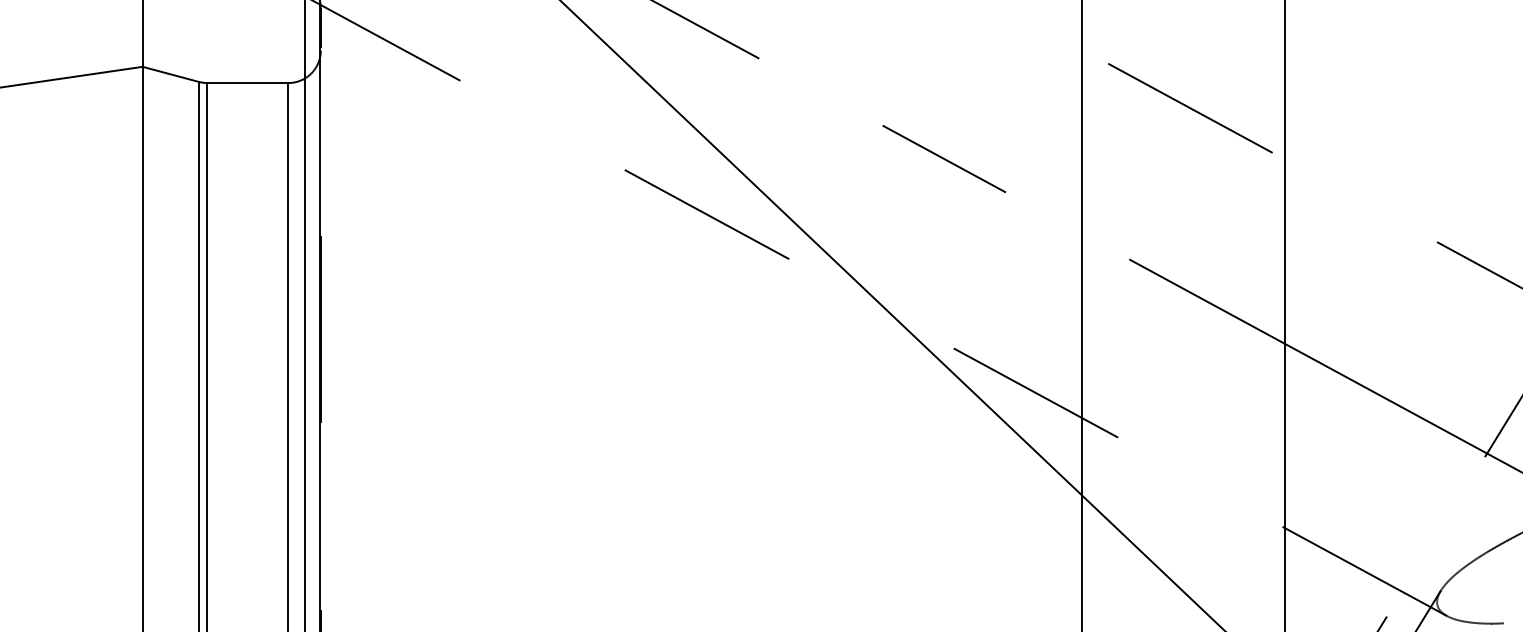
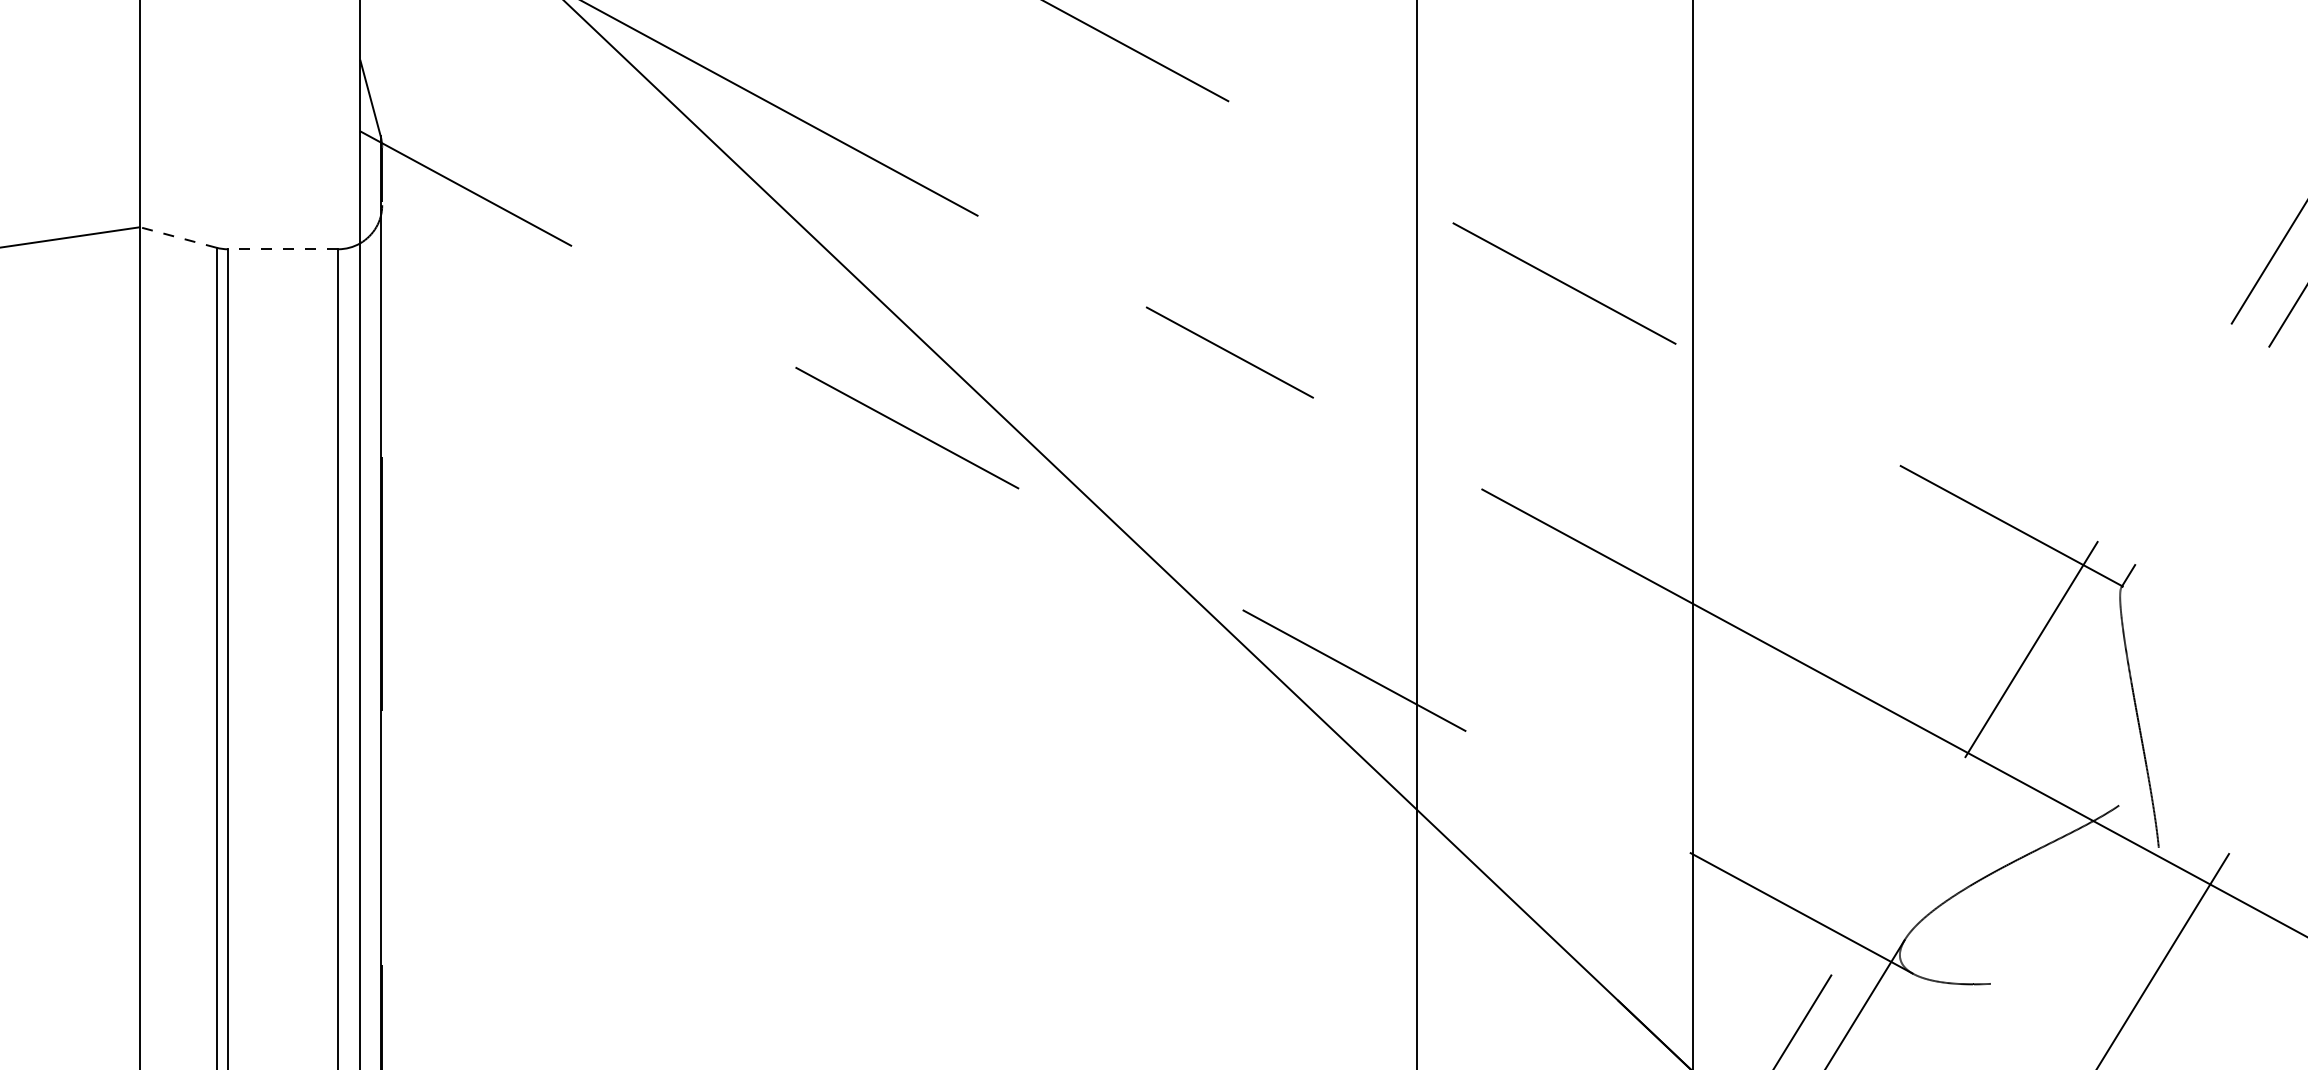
line: (170, 74) -> (178, 237), solid -> dashed
line: (247, 83) -> (282, 249), solid -> dashed

